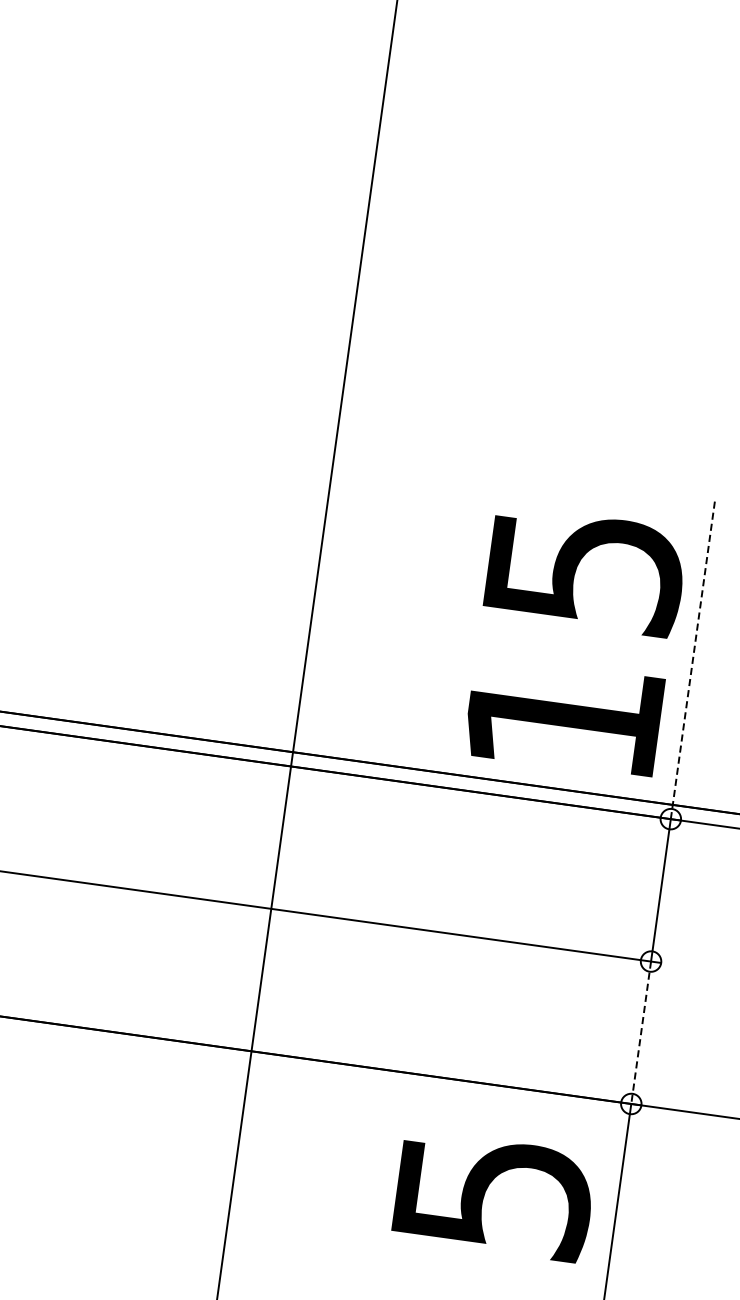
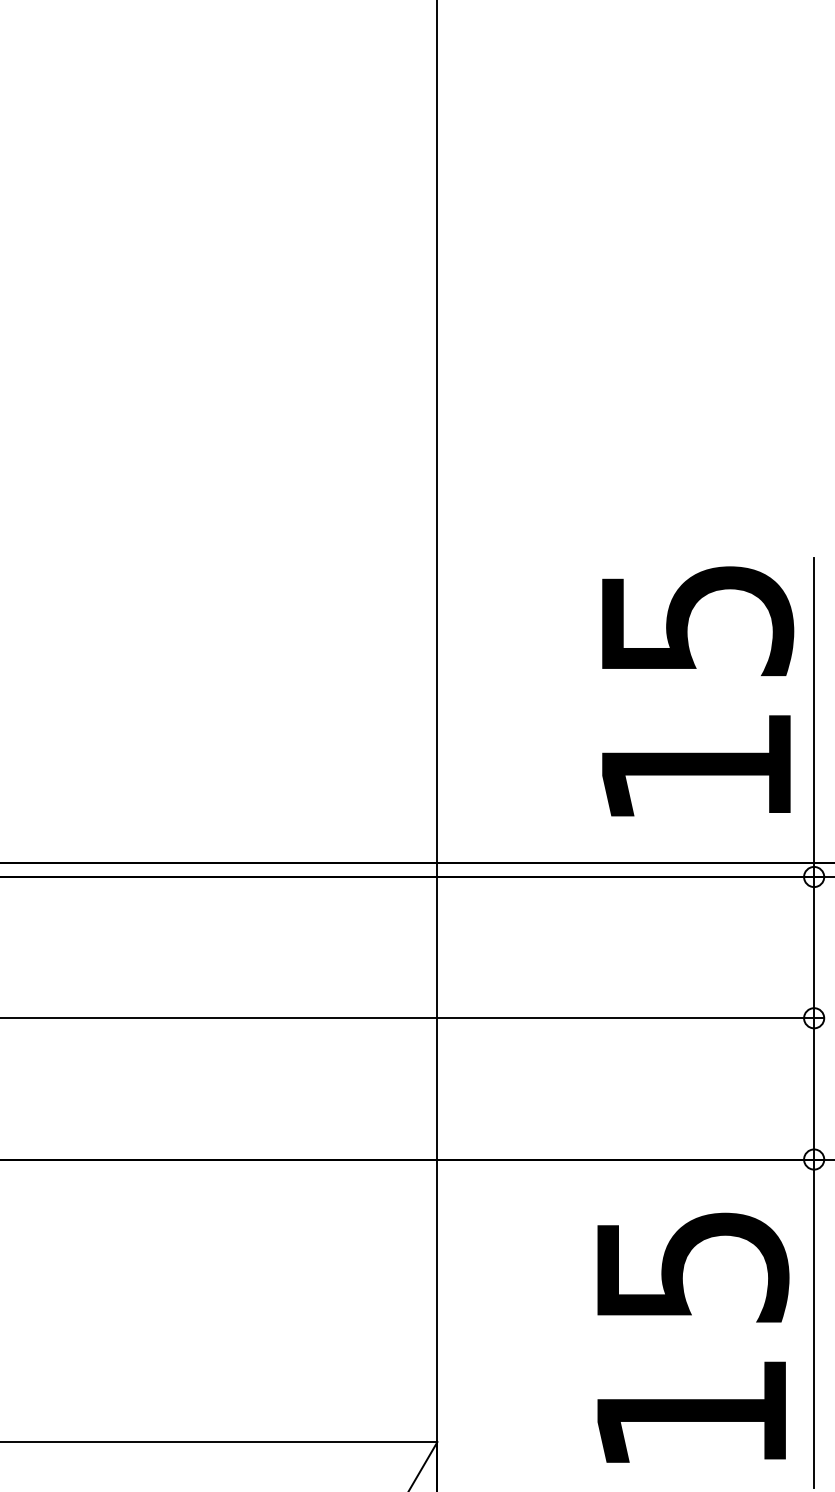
text: (576, 642) -> (698, 691), moved
line: (693, 658) -> (814, 717), dashed -> solid
line: (641, 1032) -> (814, 1088), dashed -> solid

